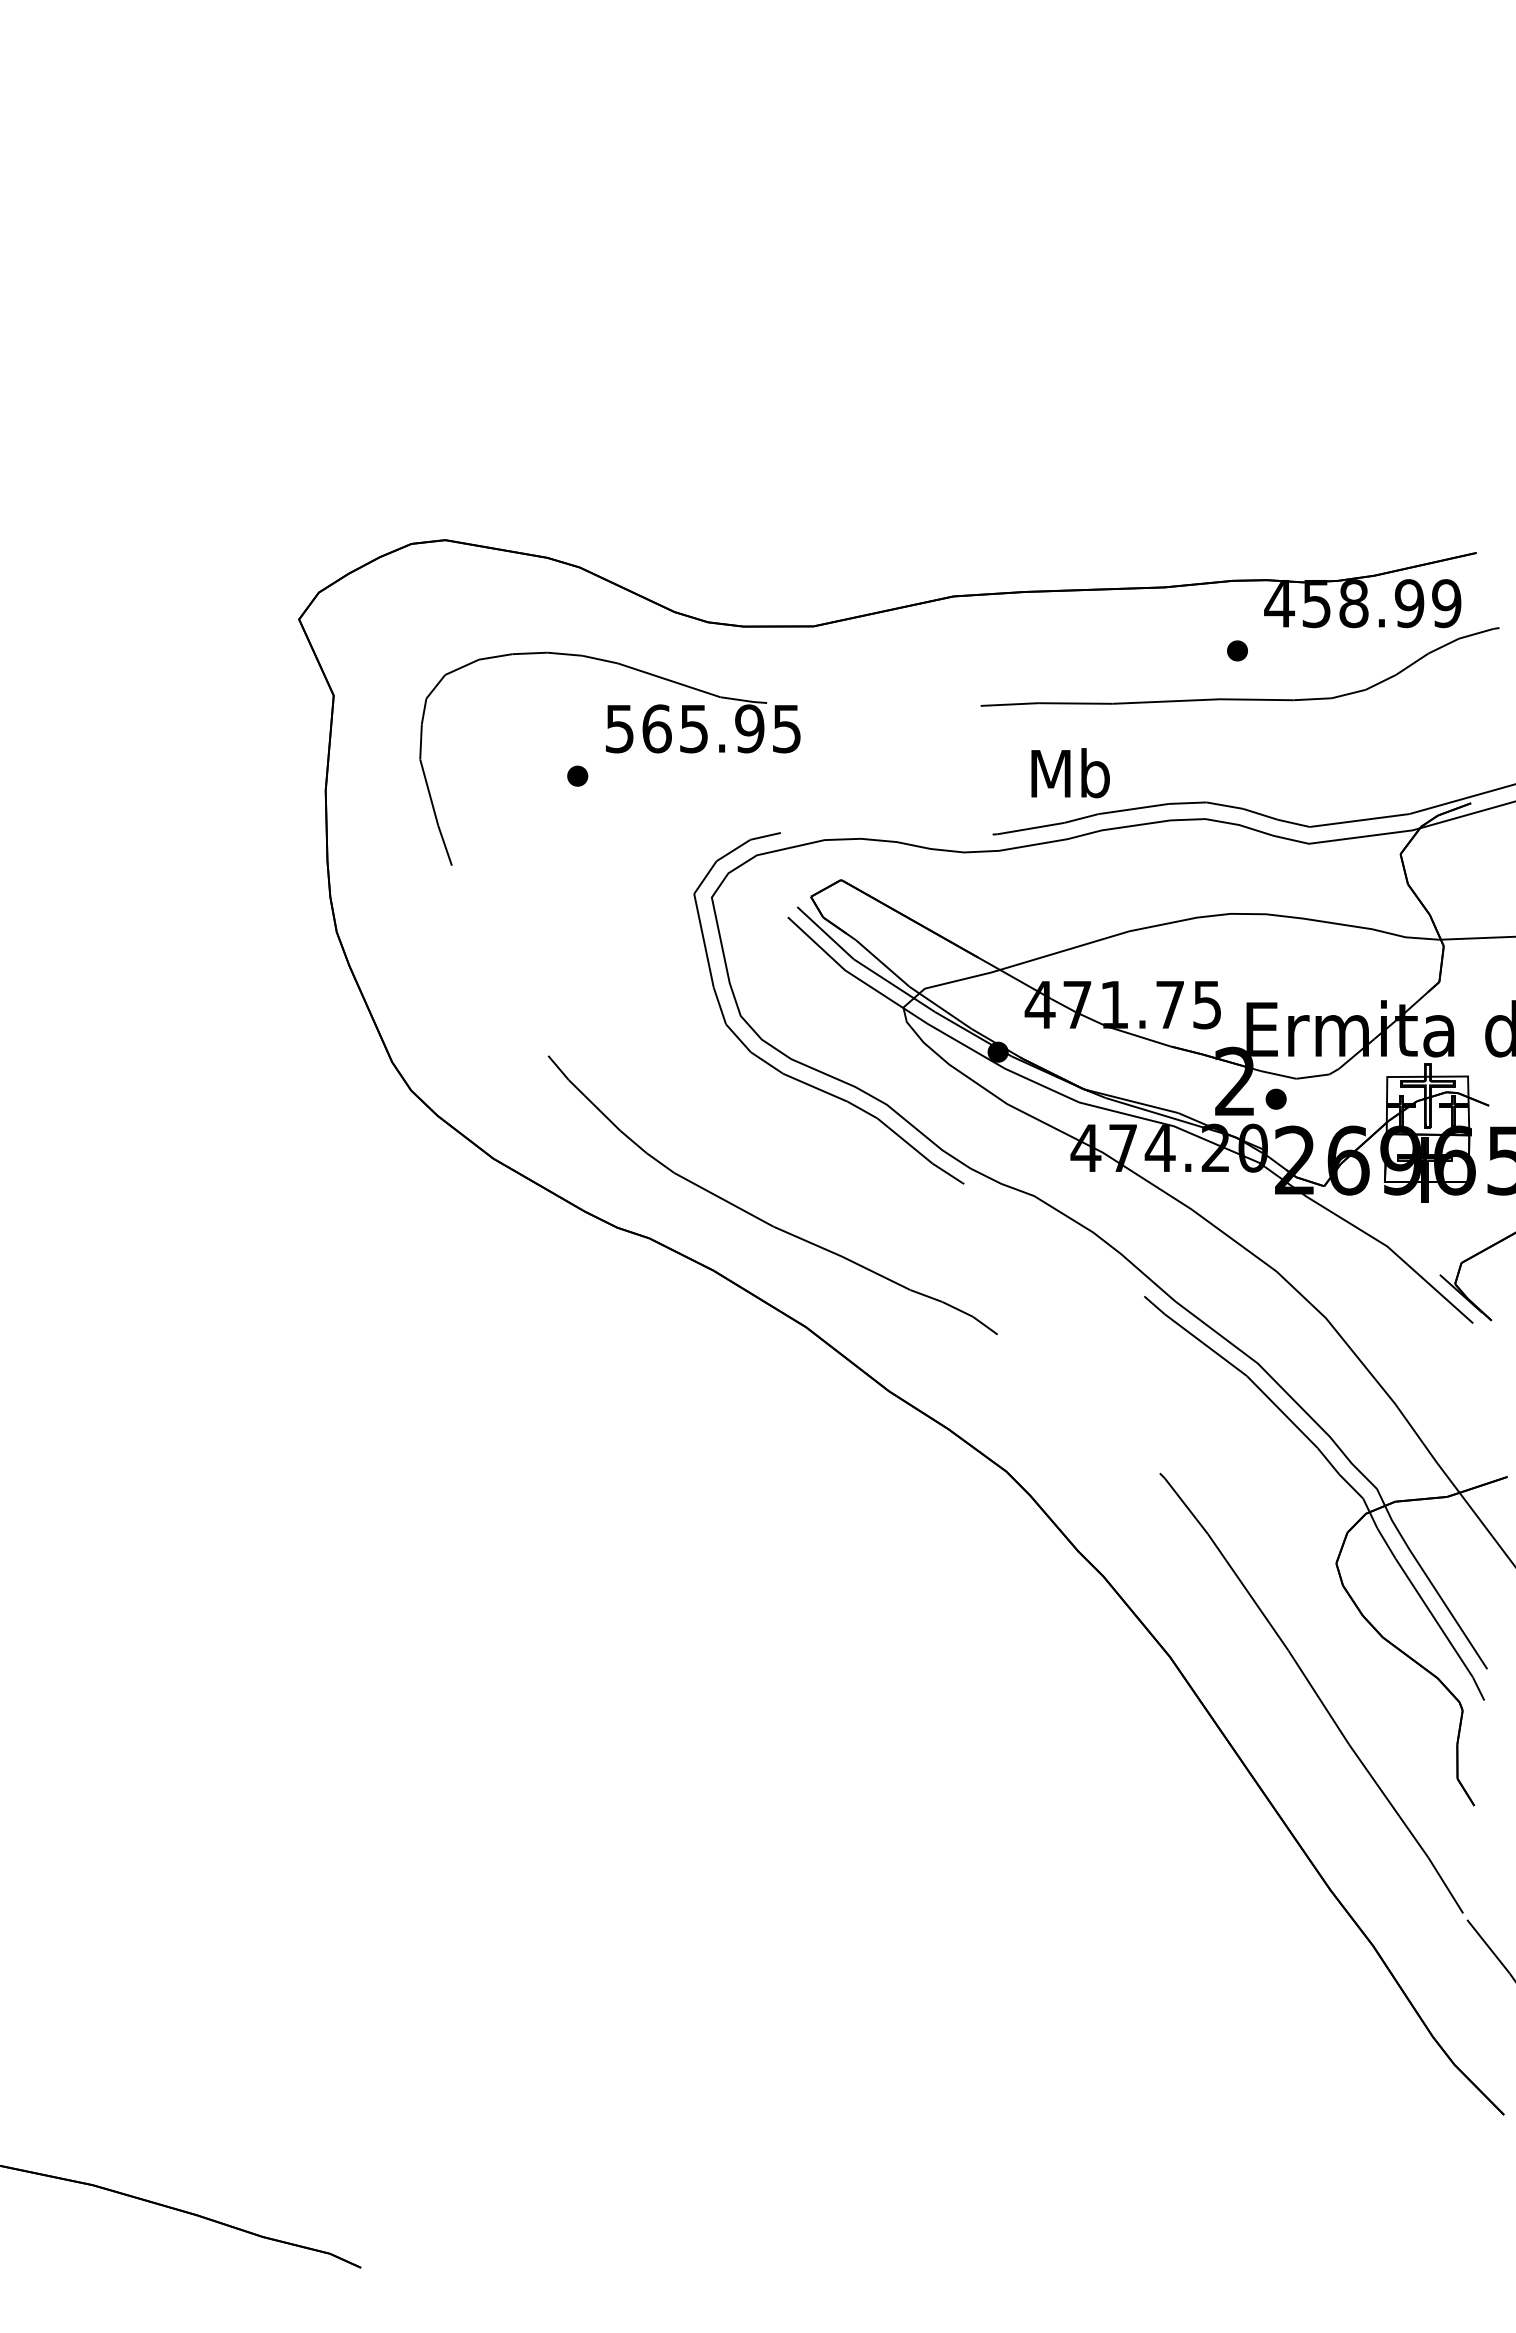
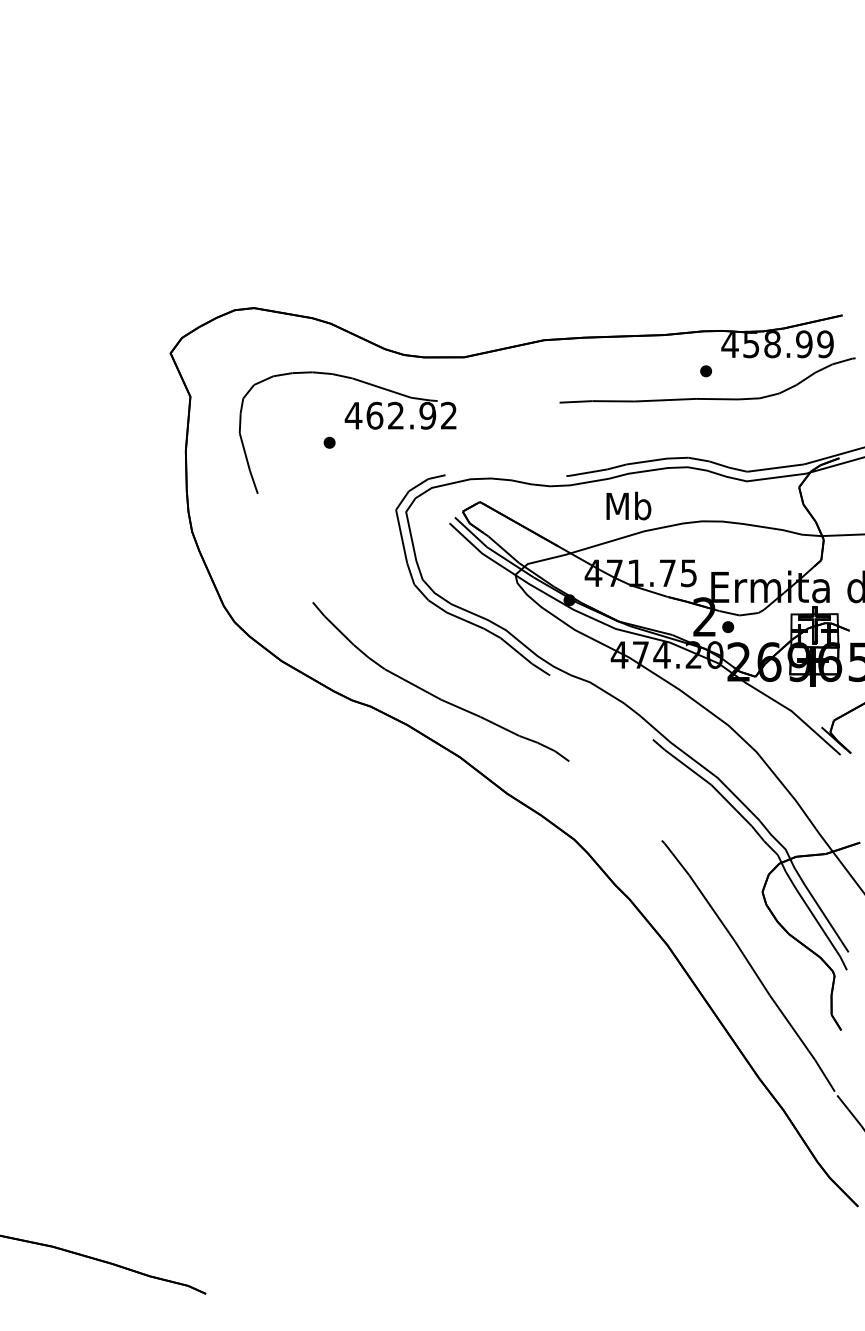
text: (701, 728) -> (400, 415), 565.95 -> 462.92
text: (1069, 772) -> (628, 505), moved

